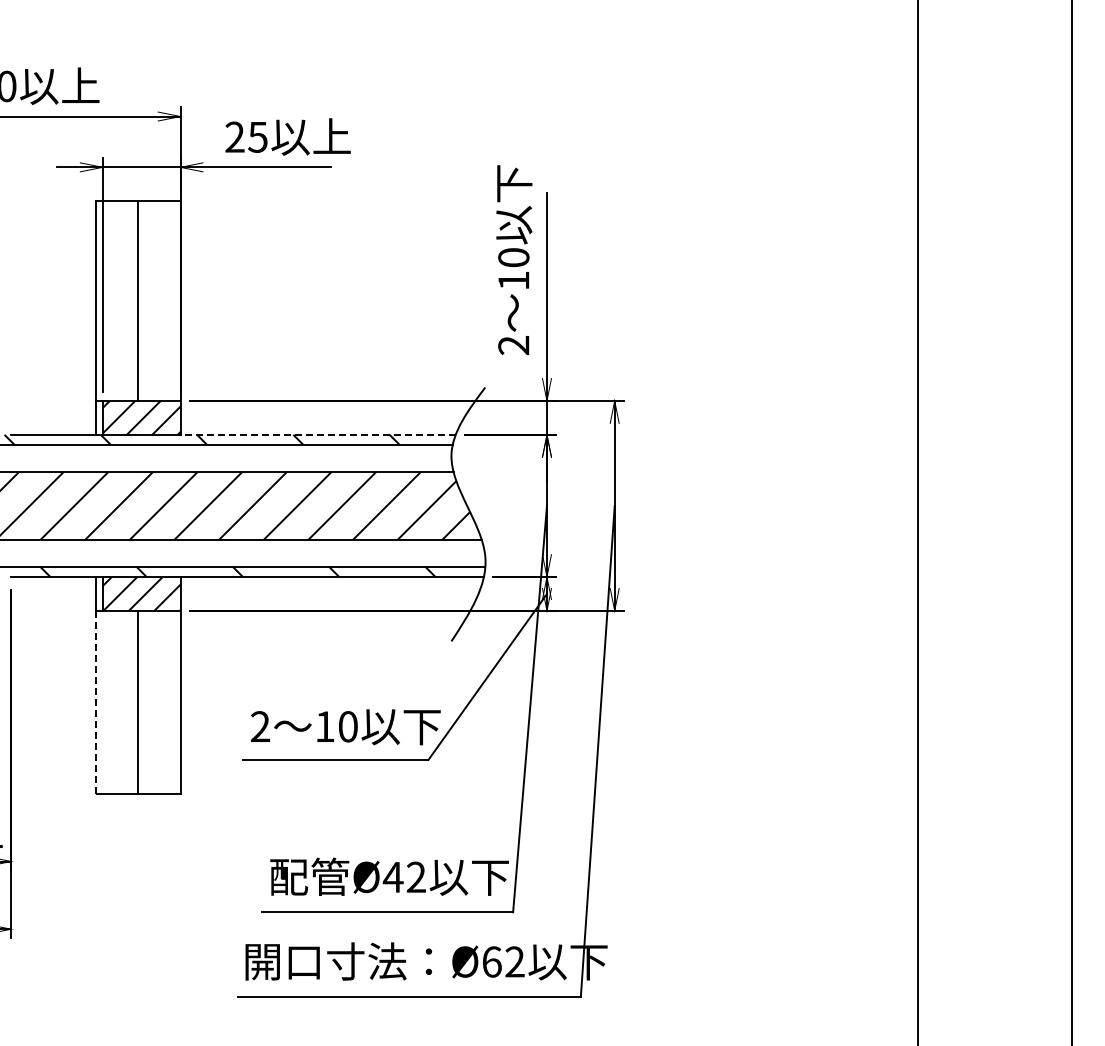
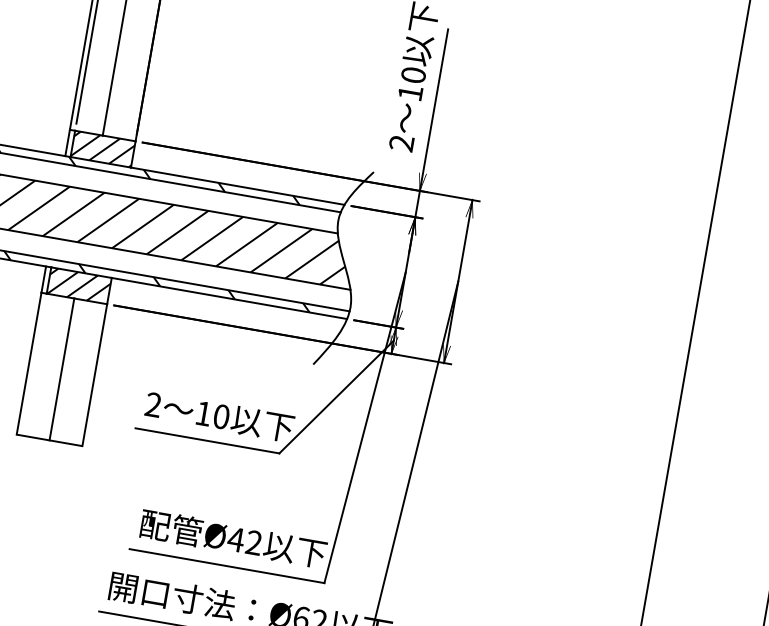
line: (318, 434) -> (238, 186), dashed -> solid
line: (95, 701) -> (28, 362), dashed -> solid

